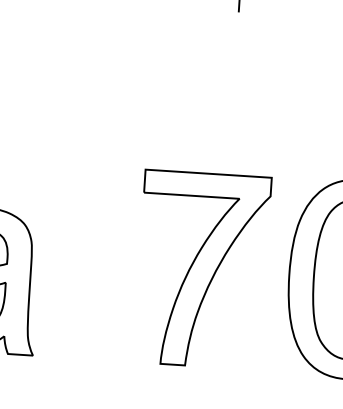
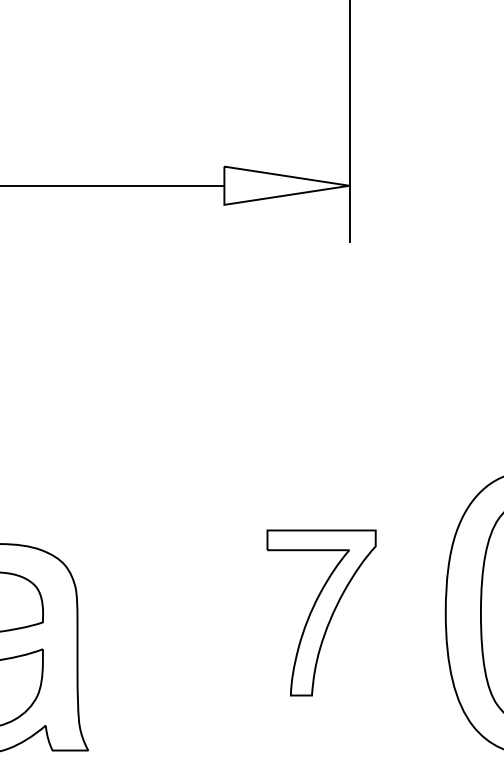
part: (202, 269) -> (321, 612), size x0.6

